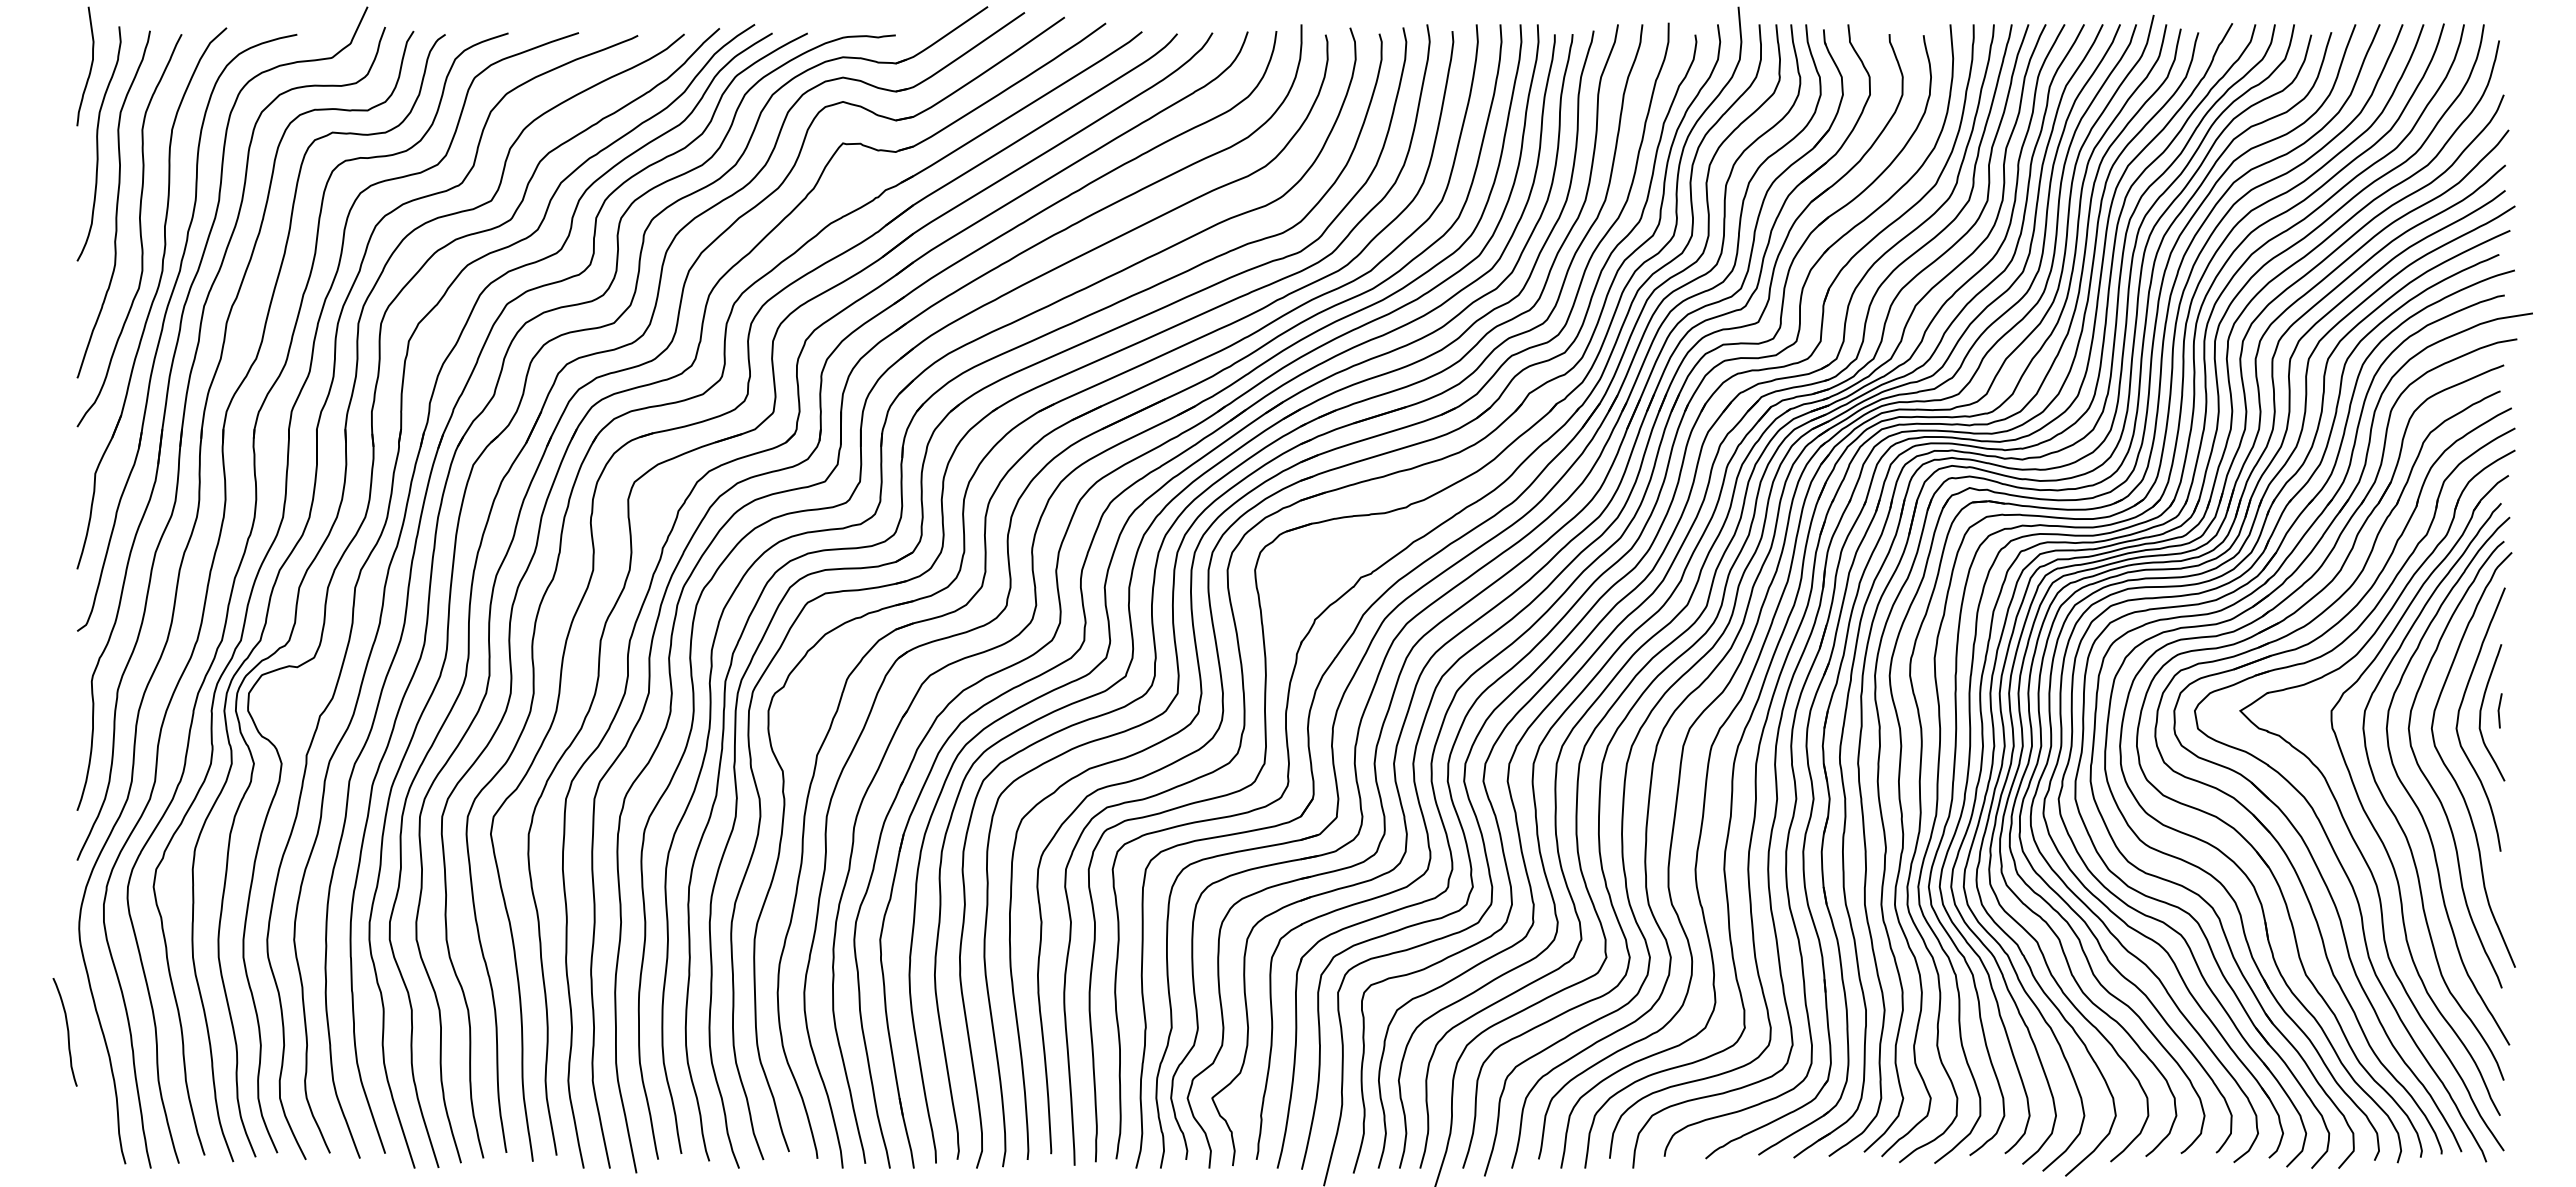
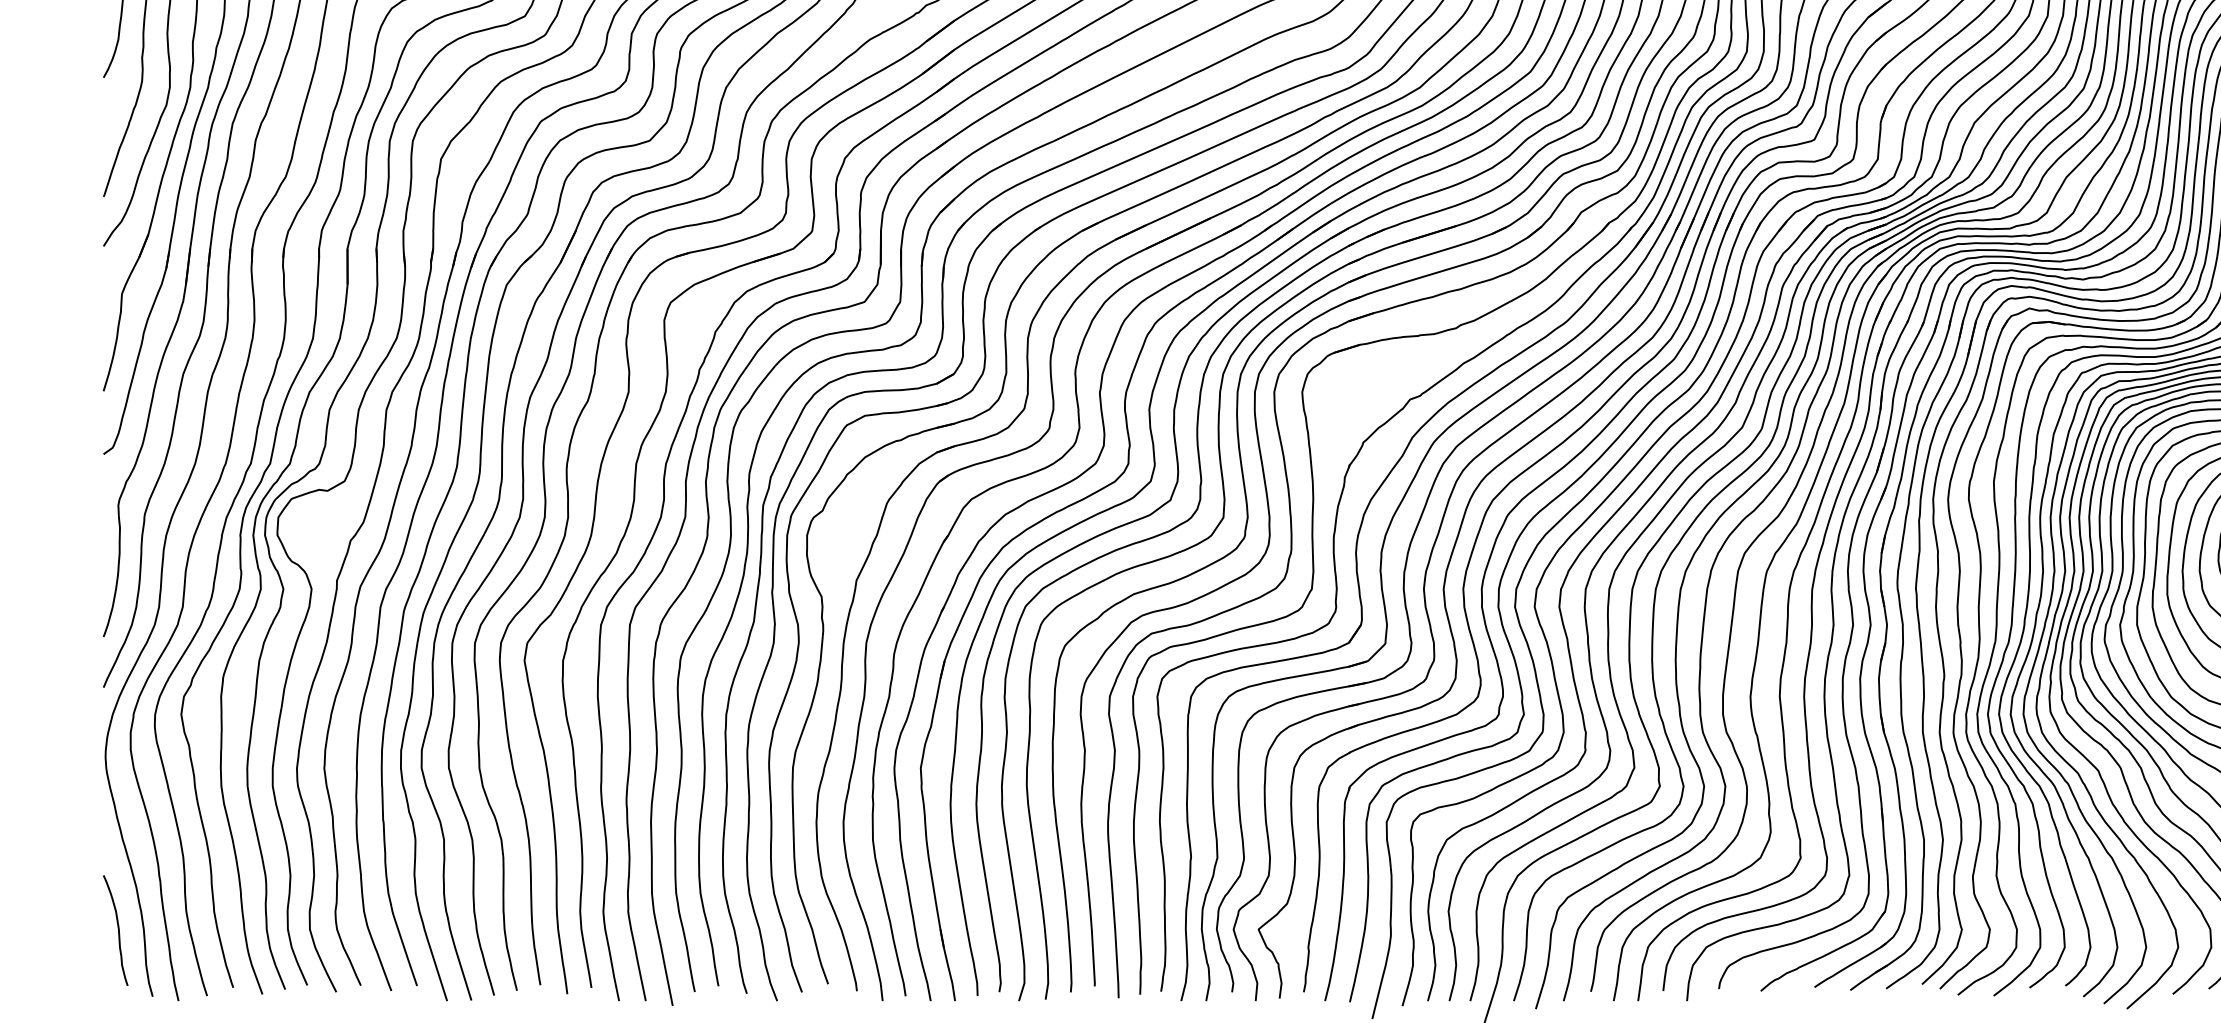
curve: (67, 1032) -> (118, 930), moved

